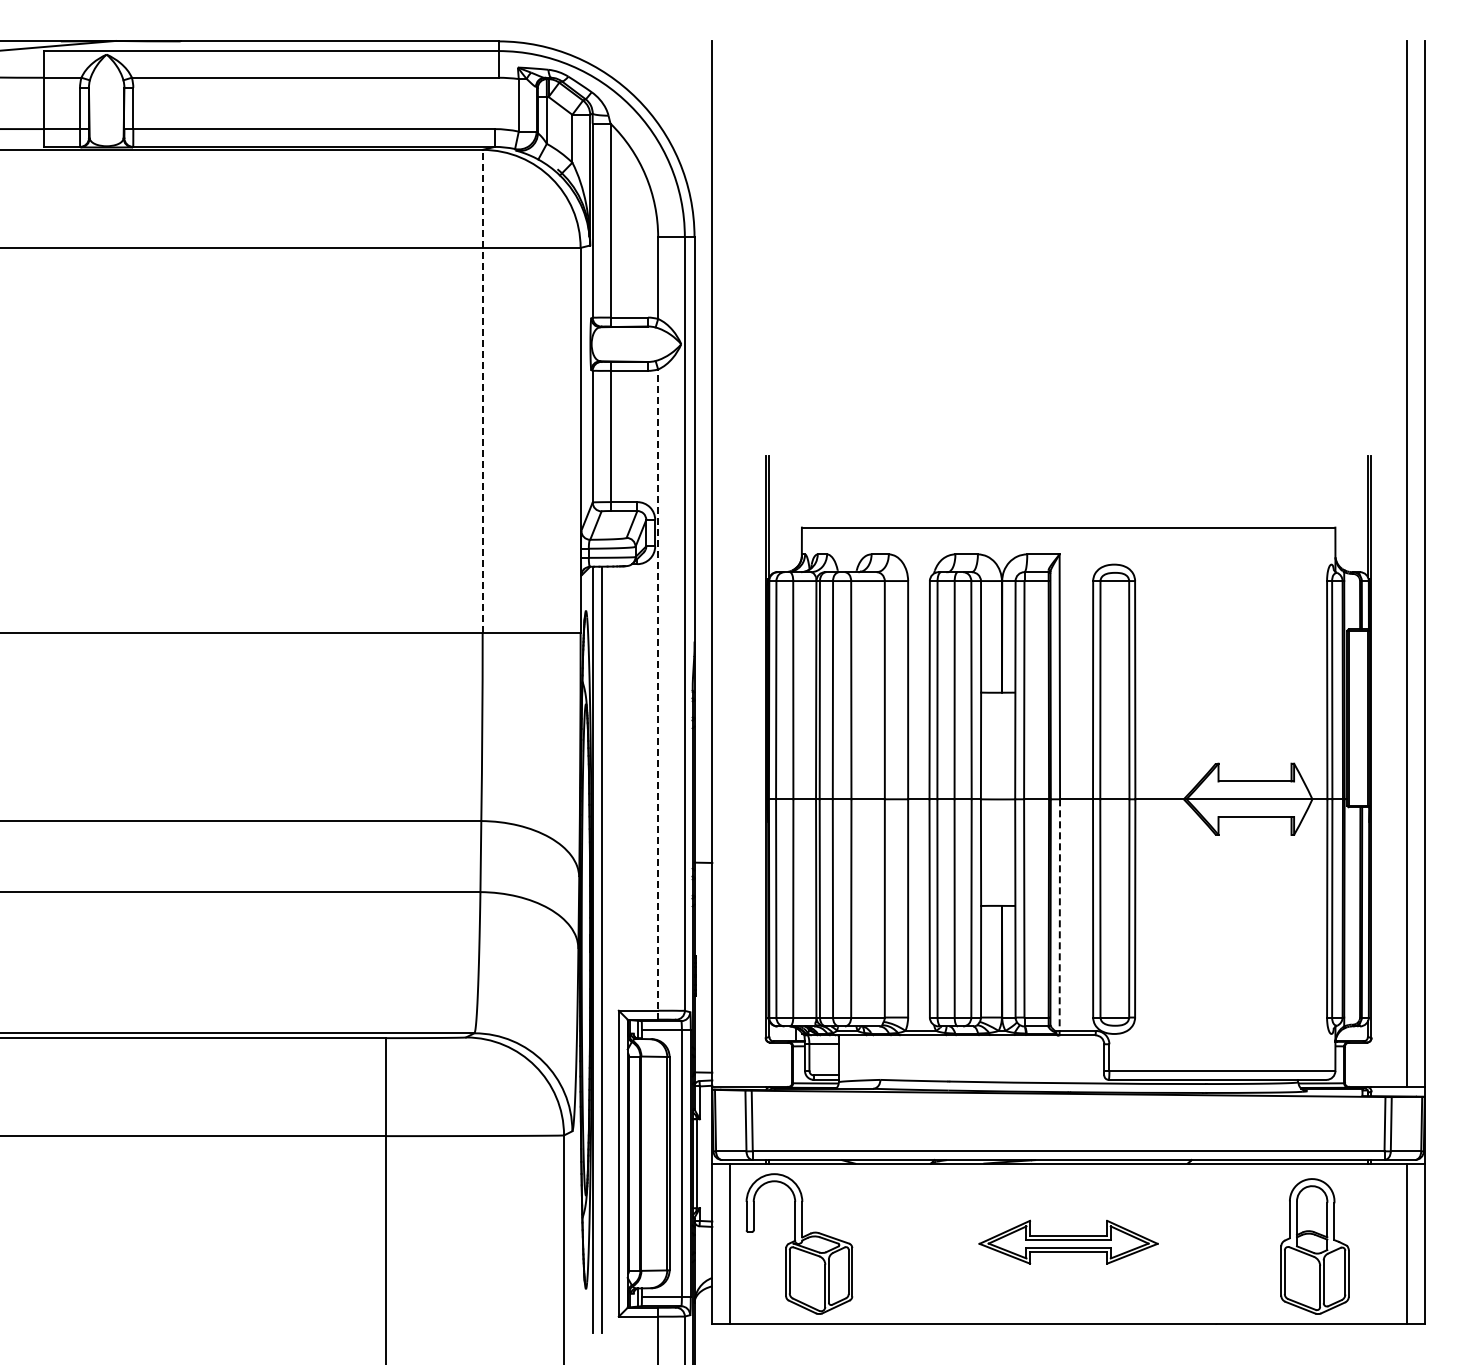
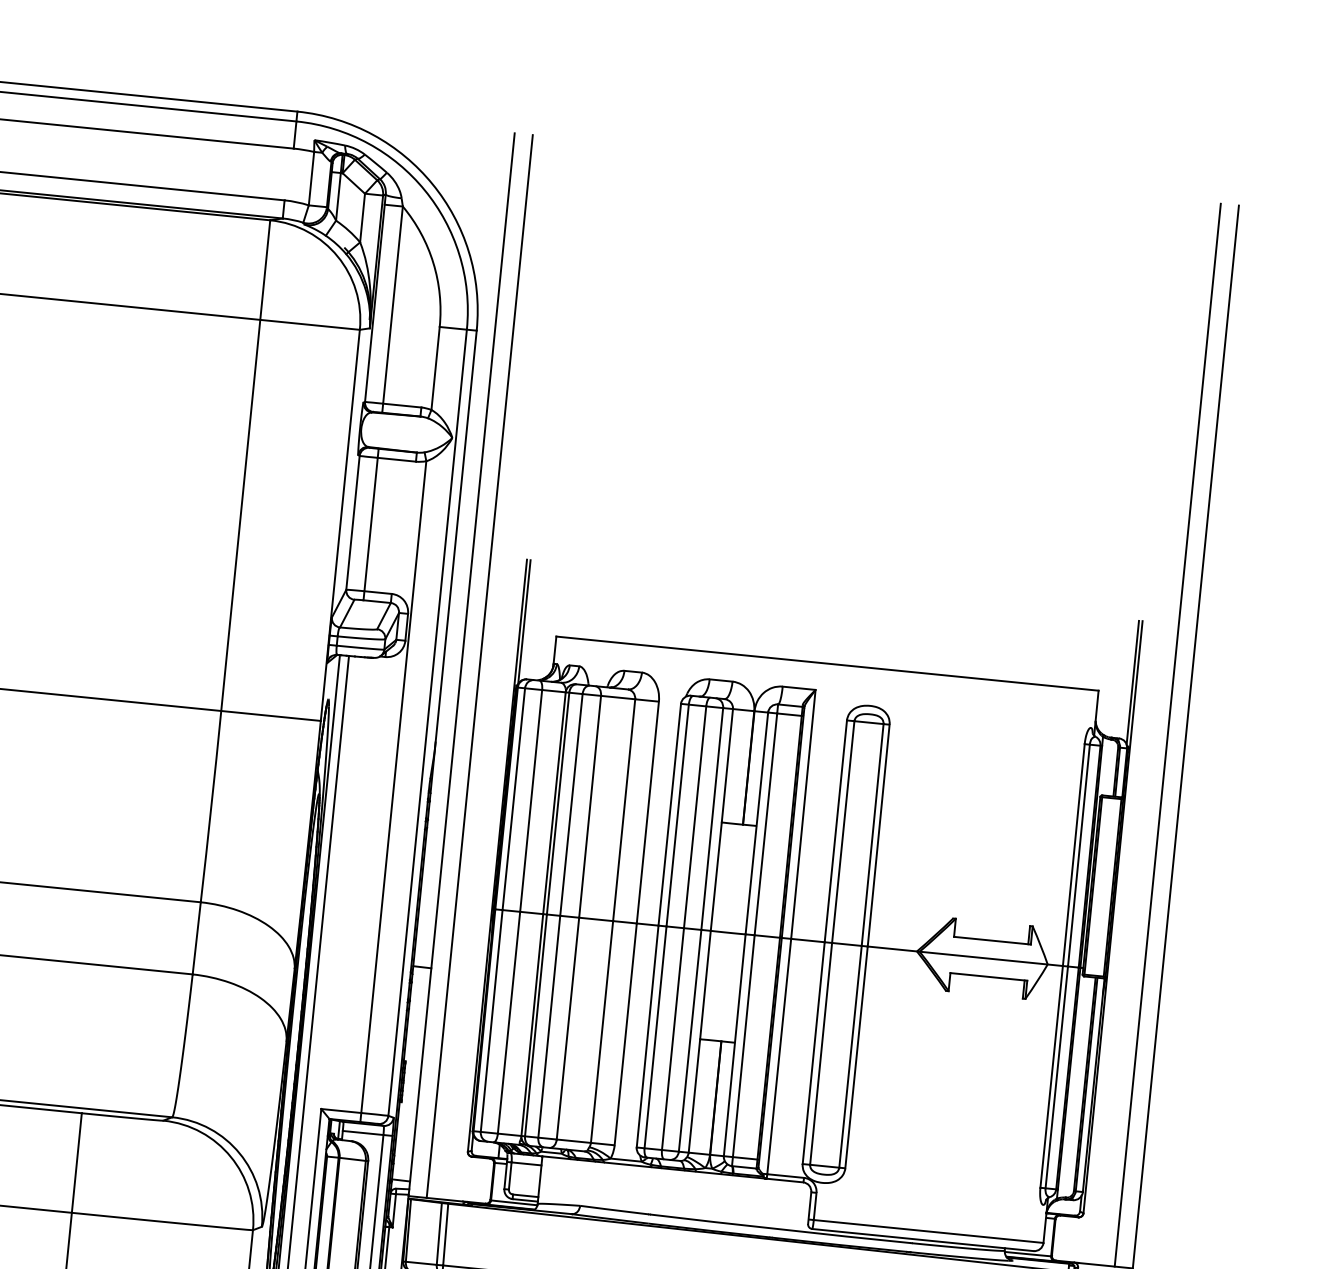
line: (482, 390) -> (245, 464), dashed -> solid
line: (730, 564) -> (480, 666), added
line: (658, 694) -> (393, 791), dashed -> solid
line: (1059, 915) -> (778, 1056), dashed -> solid

